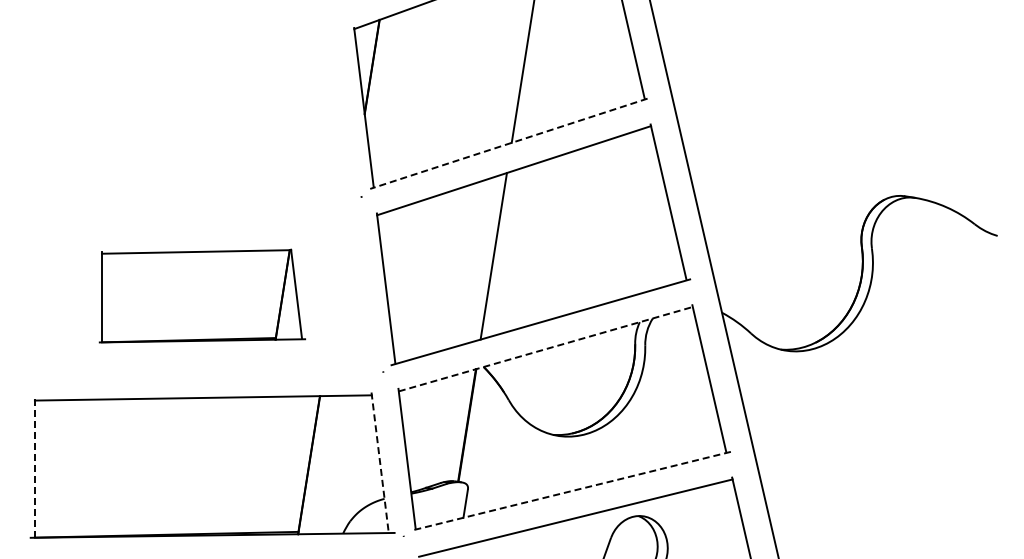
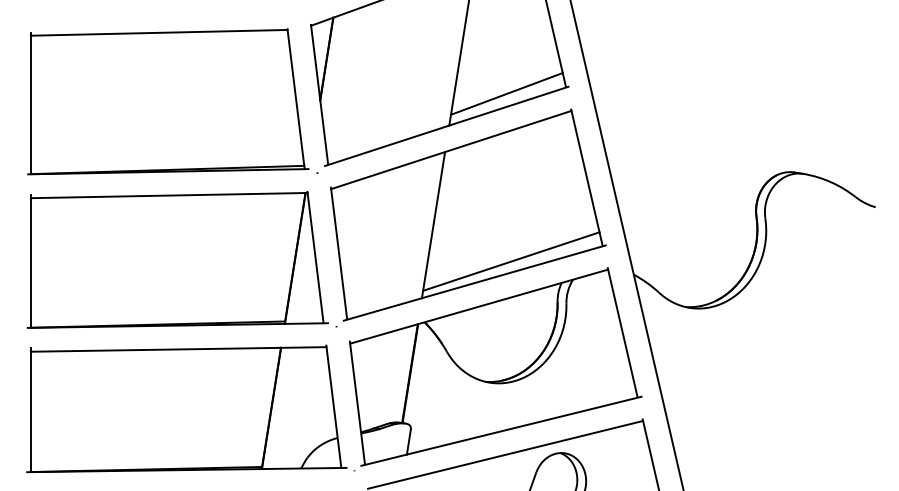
line: (577, 106) -> (506, 93), added
part: (191, 115) -> (168, 101), added
line: (508, 143) -> (446, 126), dashed -> solid
part: (202, 295) -> (177, 259), size x1.67
line: (581, 297) -> (510, 261), added
line: (545, 349) -> (478, 306), dashed -> solid
line: (380, 462) -> (334, 406), dashed -> solid
line: (34, 467) -> (30, 410), dashed -> solid
line: (570, 491) -> (500, 431), dashed -> solid

